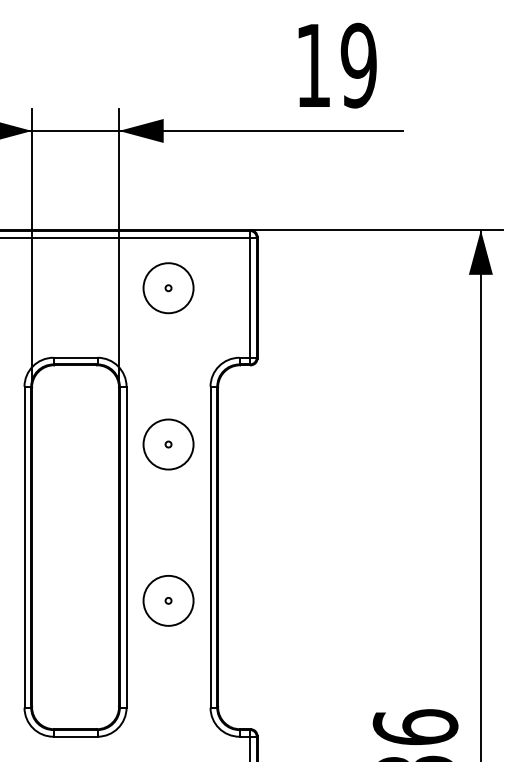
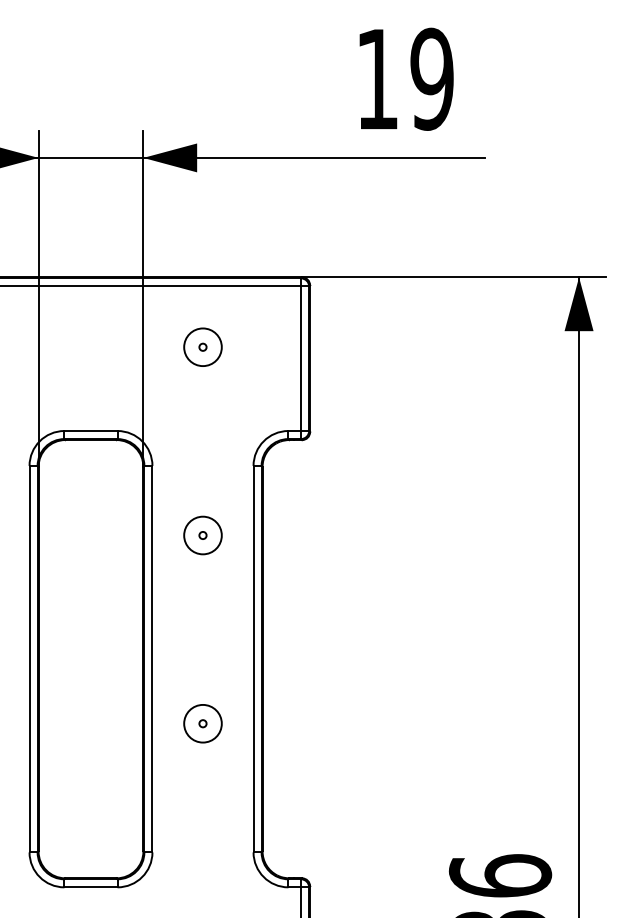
circle: (168, 287) -> (202, 346), size x0.62
circle: (168, 444) -> (202, 535), size x0.62
circle: (168, 600) -> (202, 723), size x0.62

